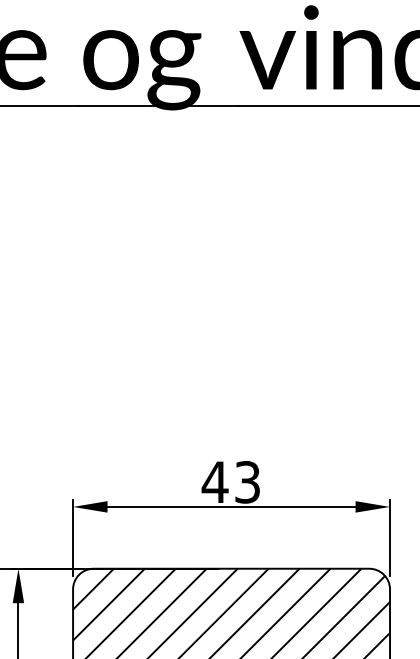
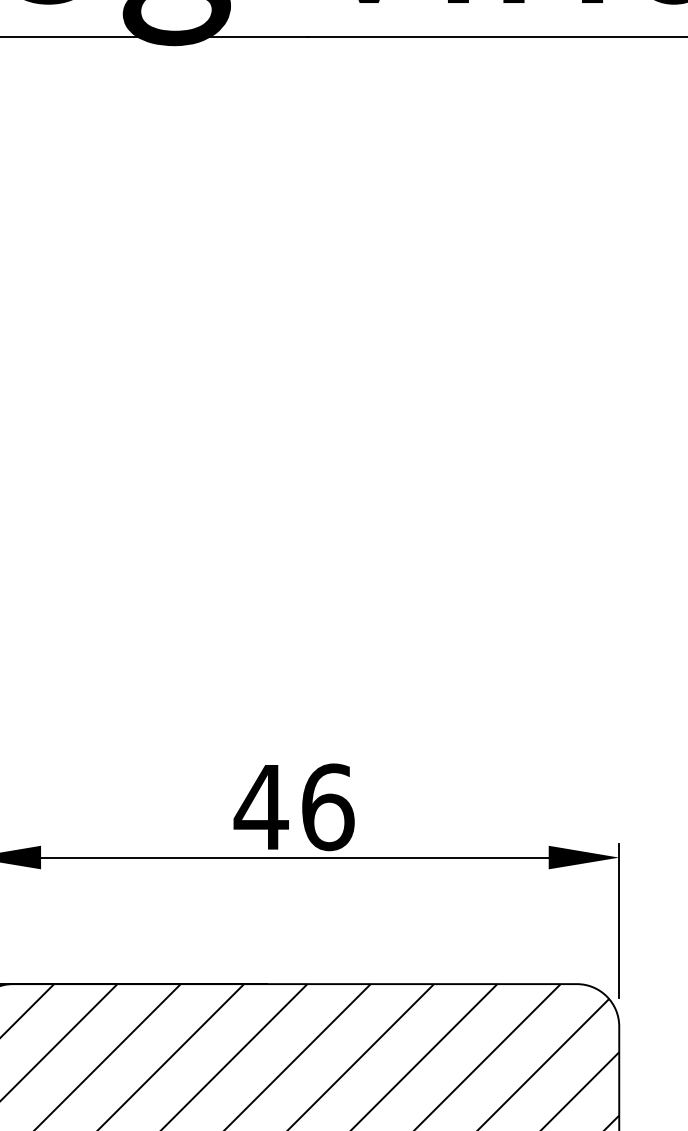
text: (247, 482) -> (327, 807), 43 -> 46

